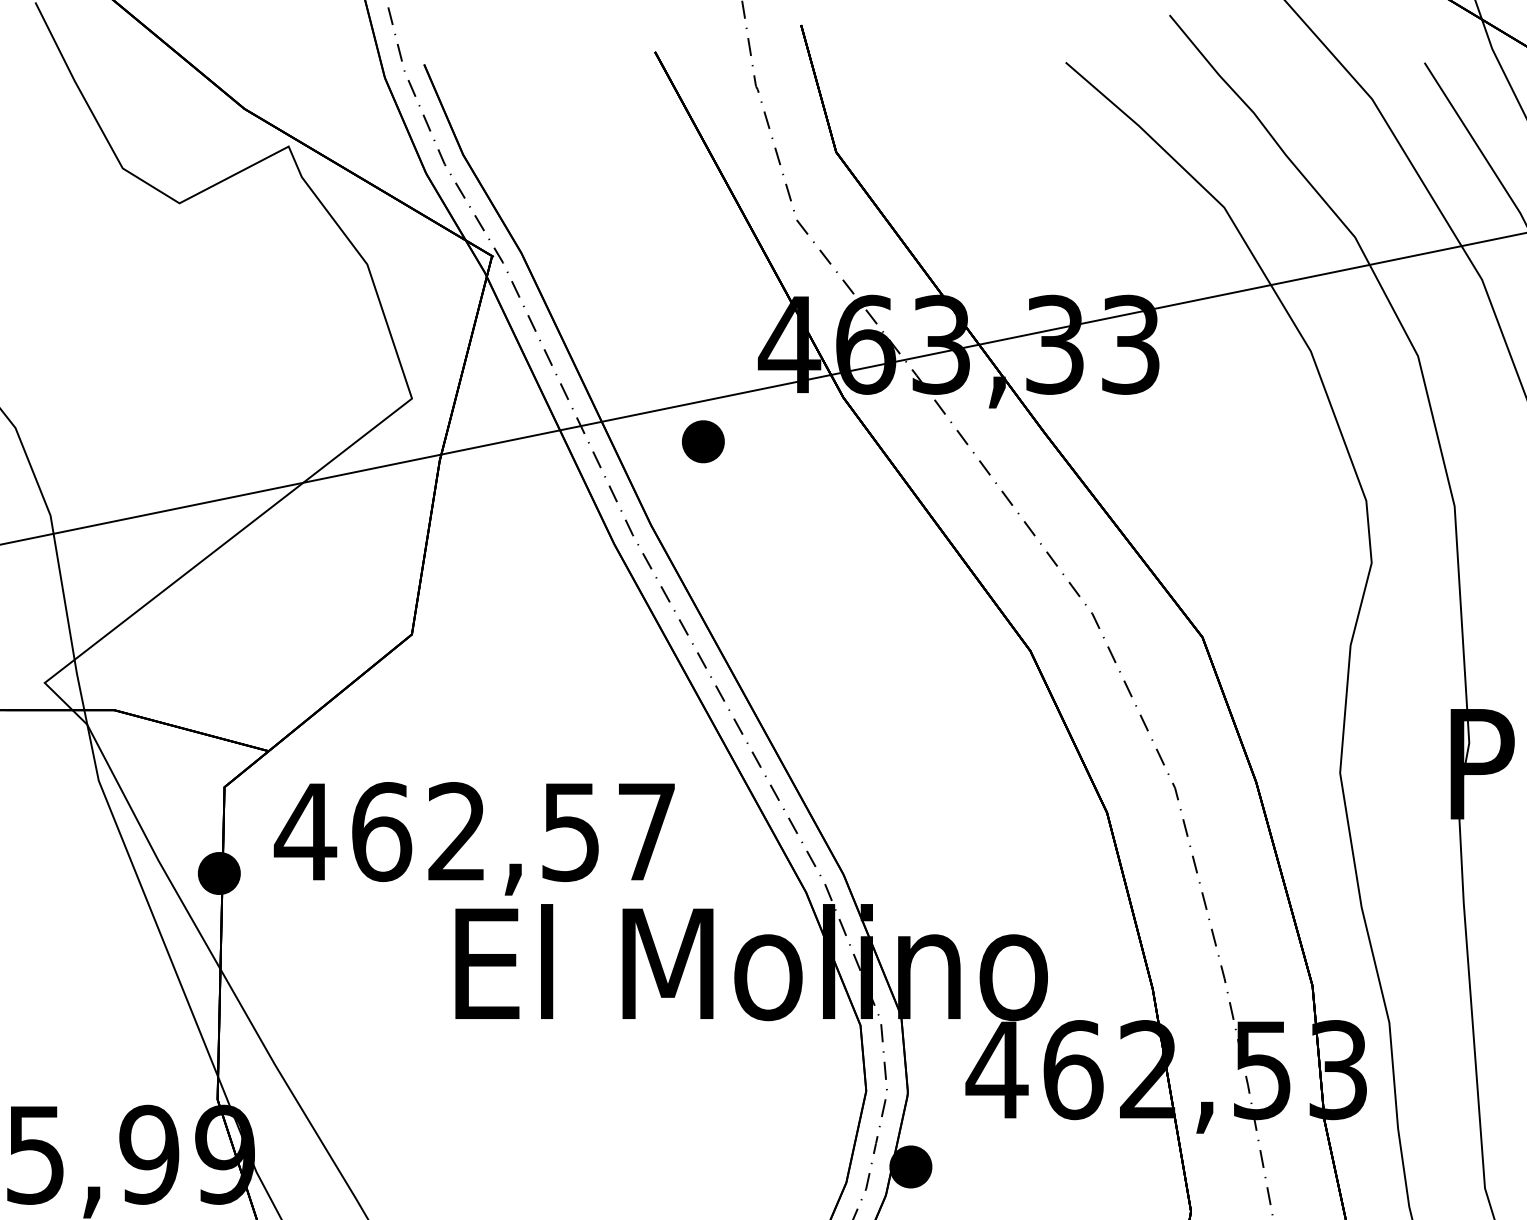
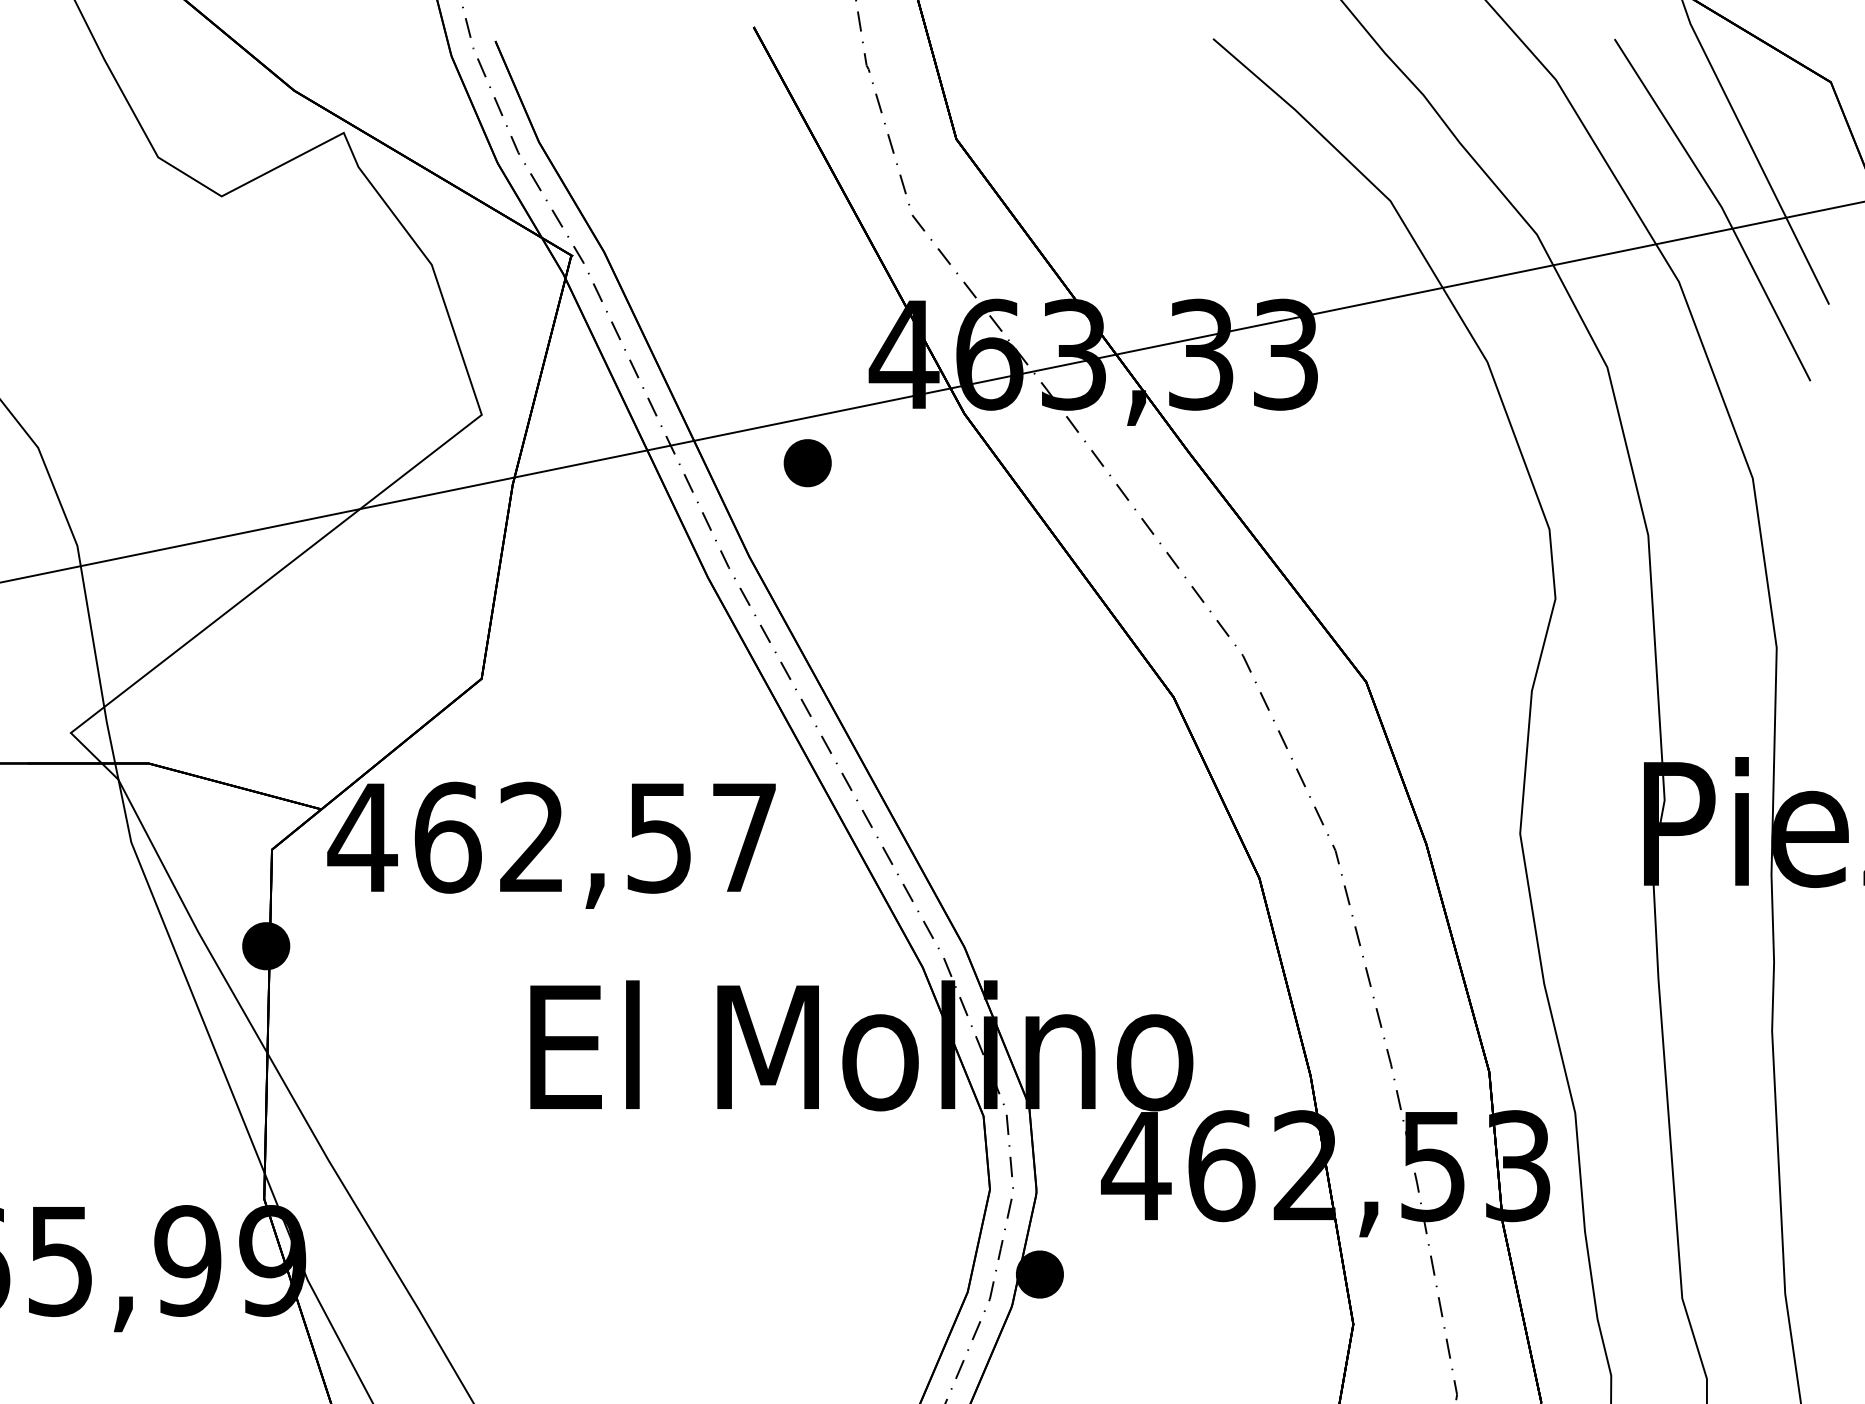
text: (474, 838) -> (551, 844), moved

